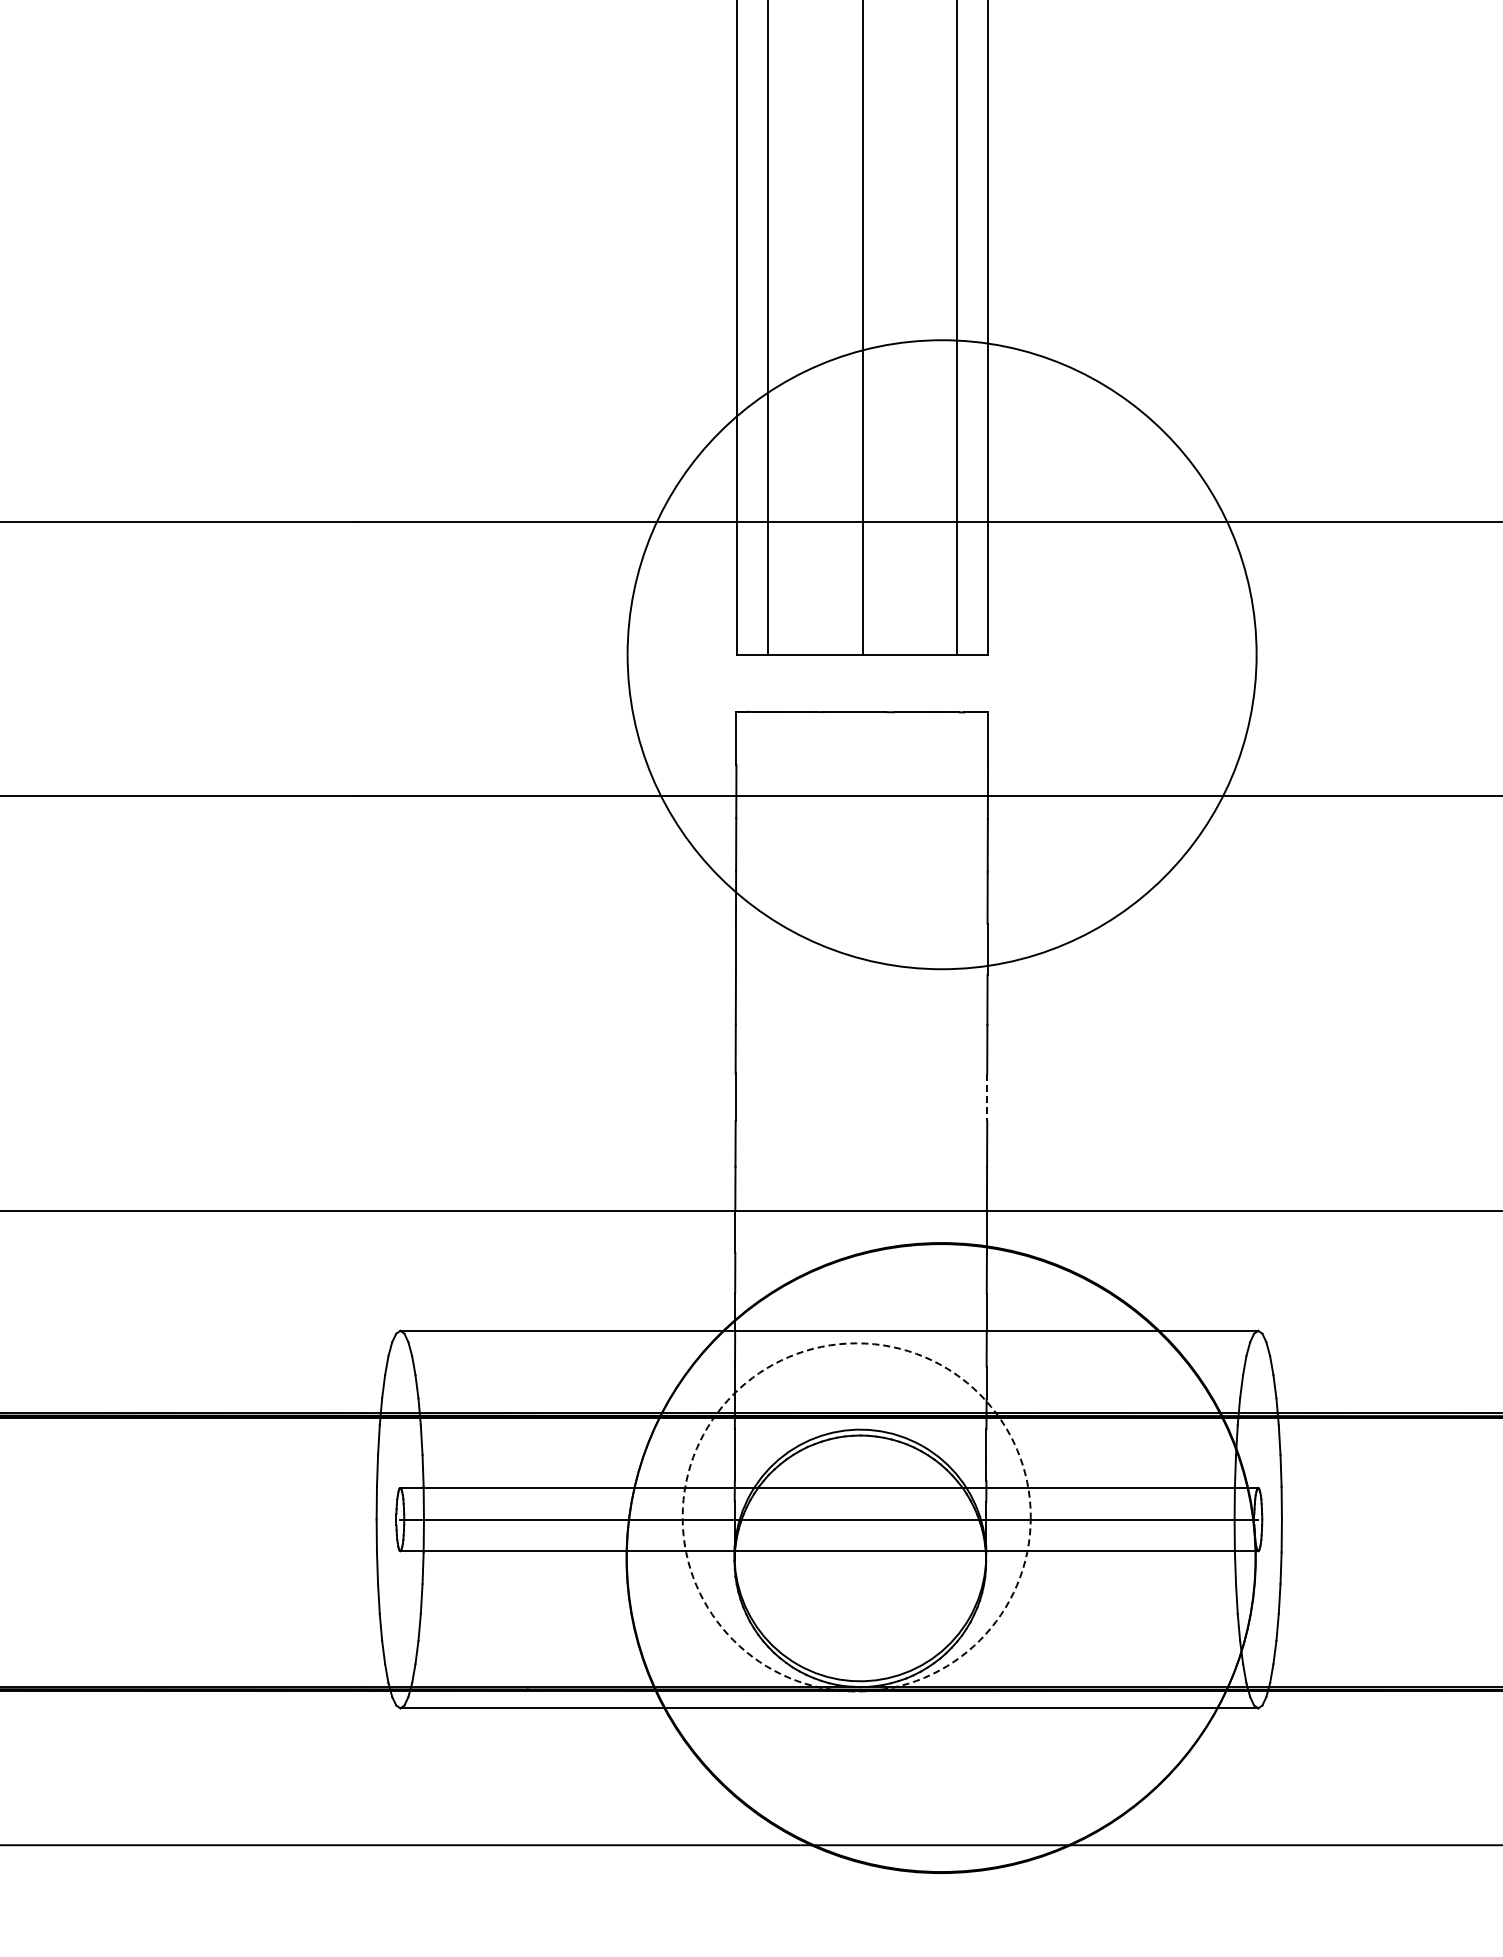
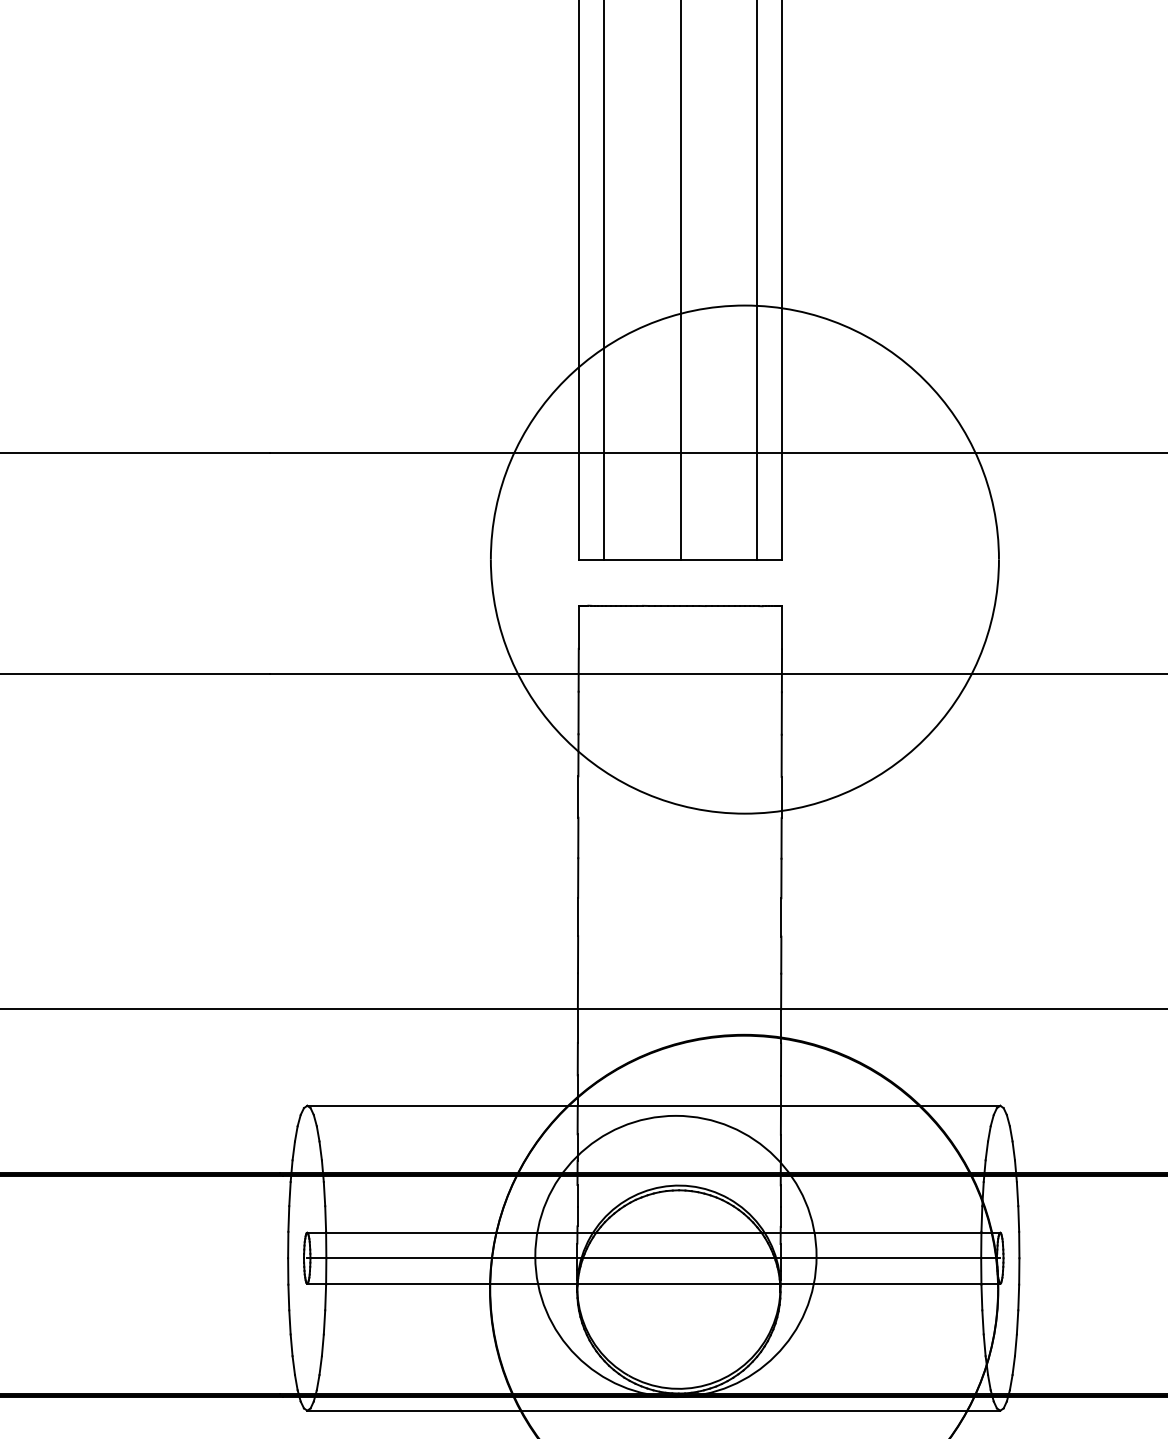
line: (987, 1097) -> (781, 917), dashed -> solid
circle: (856, 1517) -> (675, 1256), dashed -> solid

